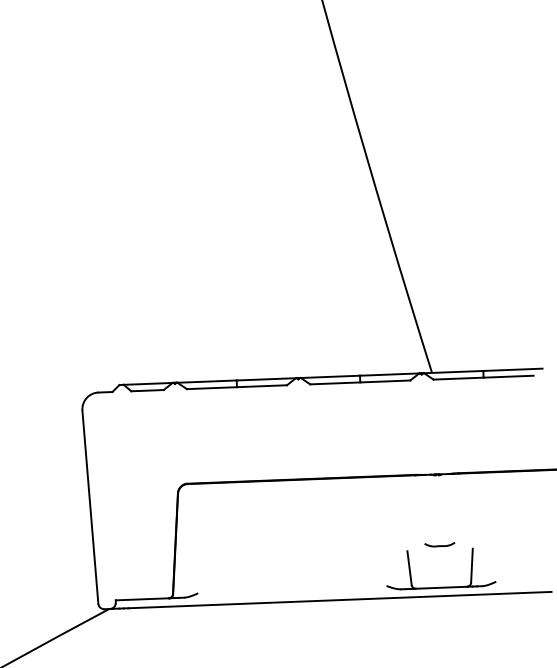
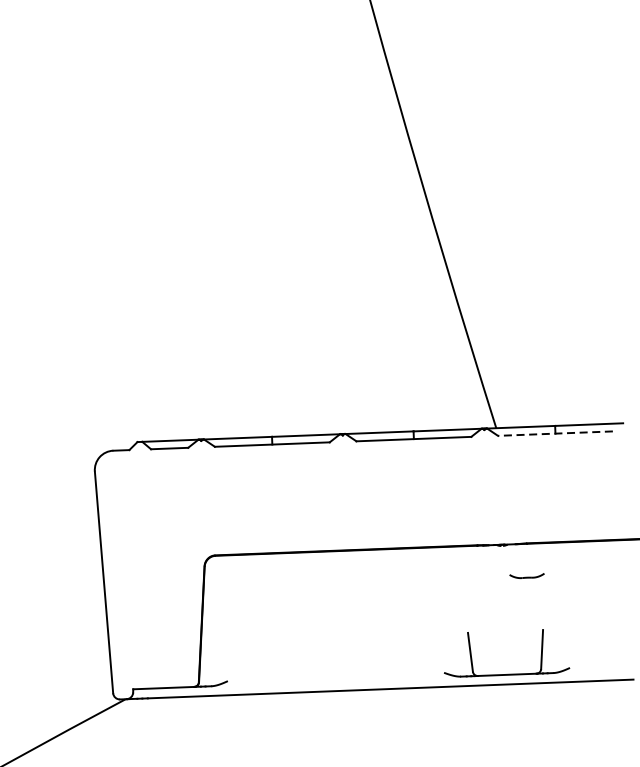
line: (483, 377) -> (555, 433), solid -> dashed
part: (439, 544) -> (526, 575), moved

